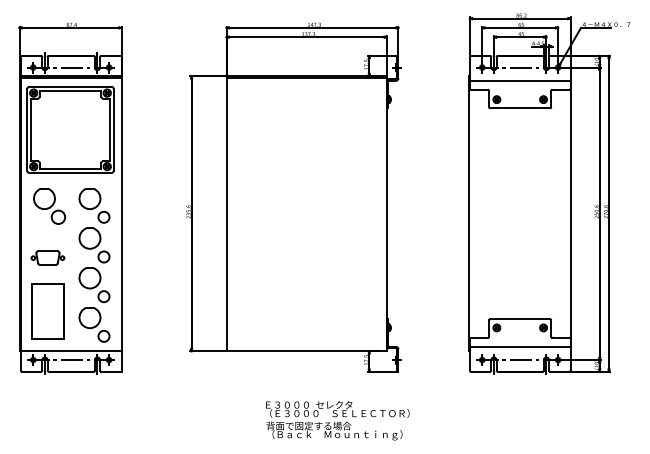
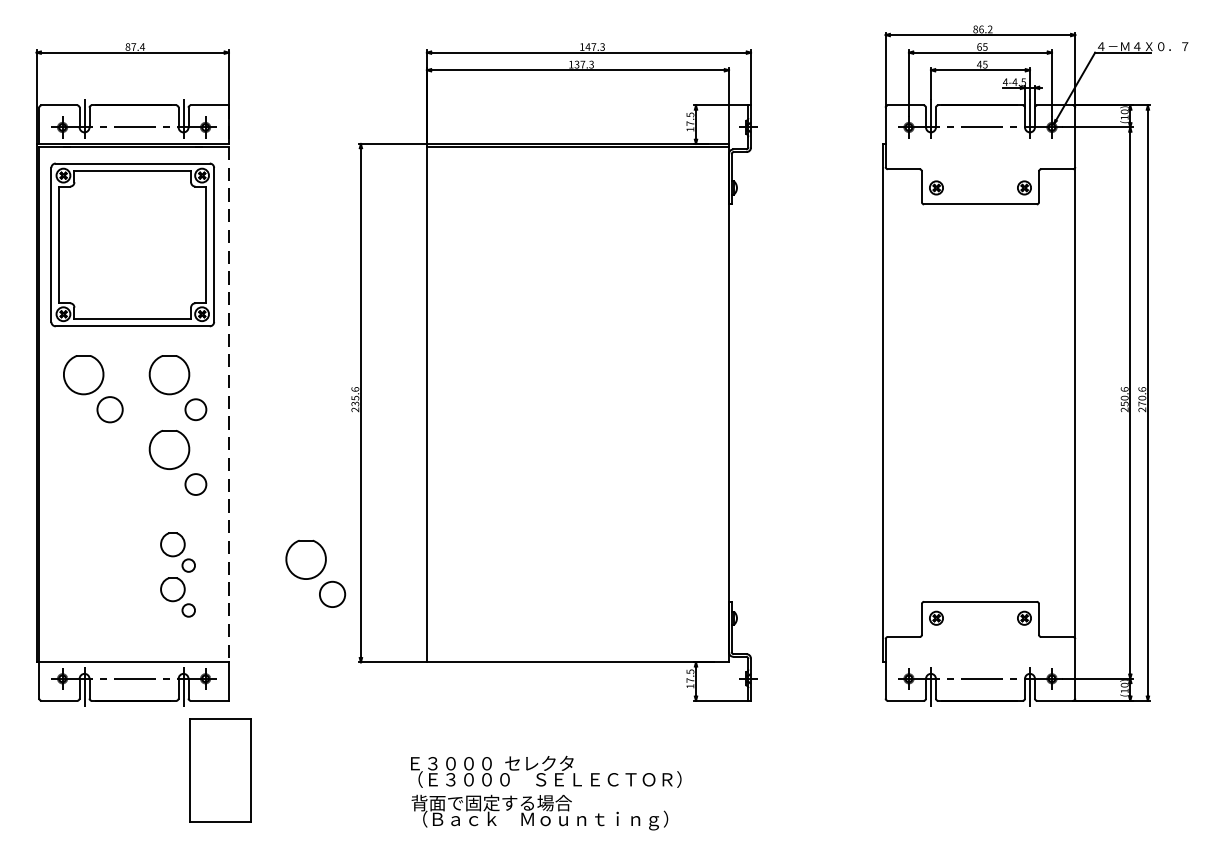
line: (519, 80) -> (979, 151), removed
line: (121, 203) -> (228, 383), solid -> dashed
part: (47, 257) -> (89, 485), removed
part: (94, 304) -> (178, 574), size x0.6
part: (167, 304) -> (315, 574), added
part: (47, 311) -> (219, 770), moved
line: (519, 346) -> (979, 653), removed
text: (337, 420) -> (545, 792), moved

